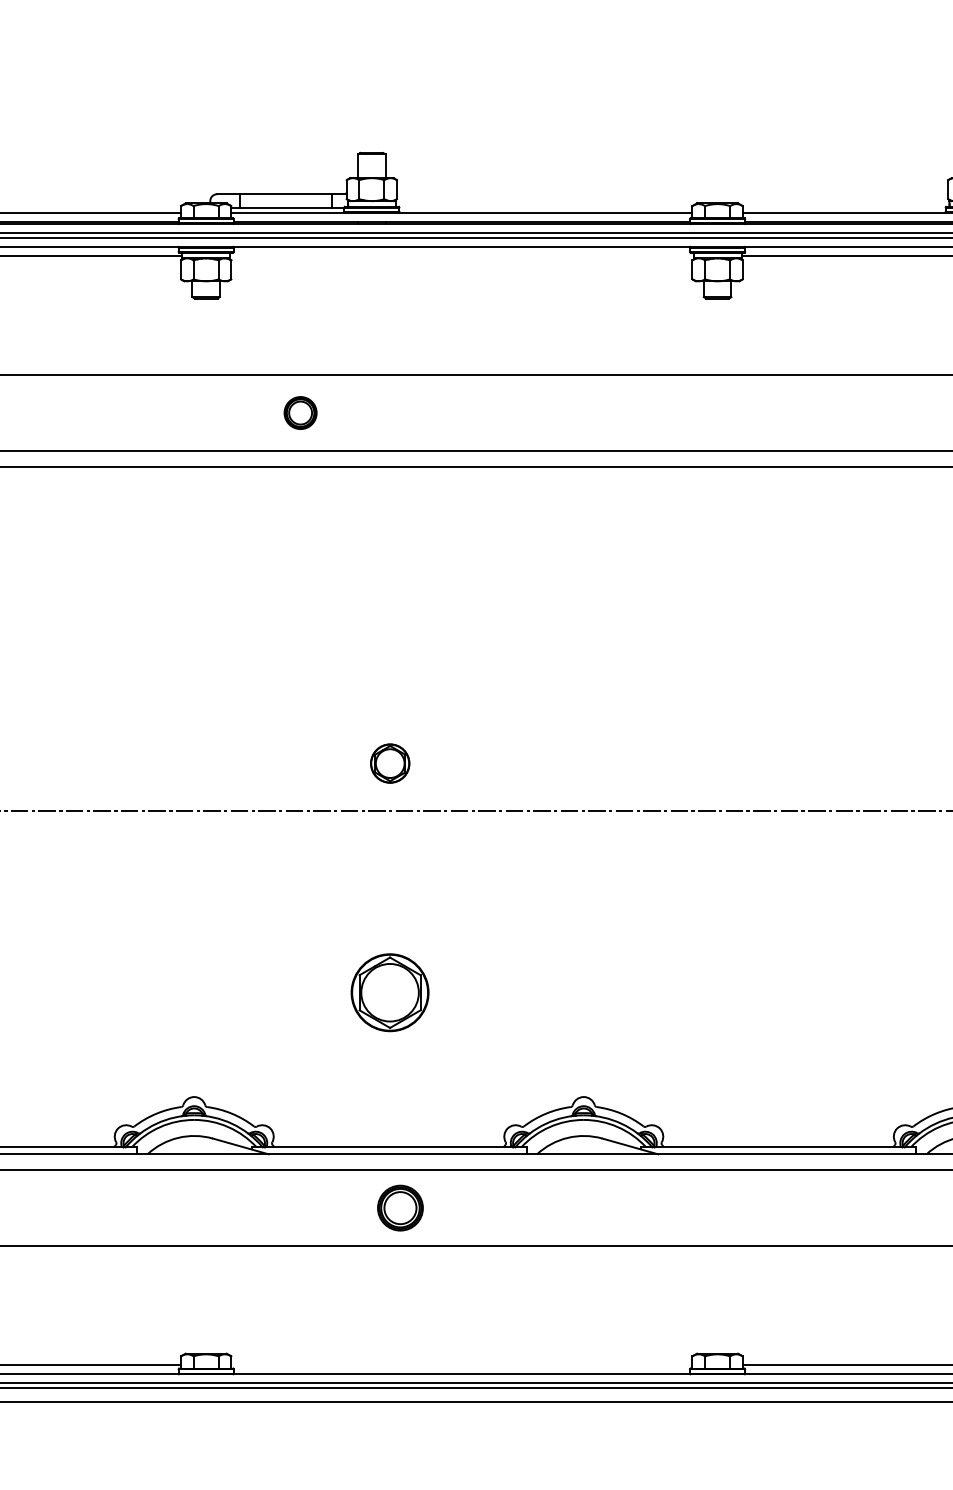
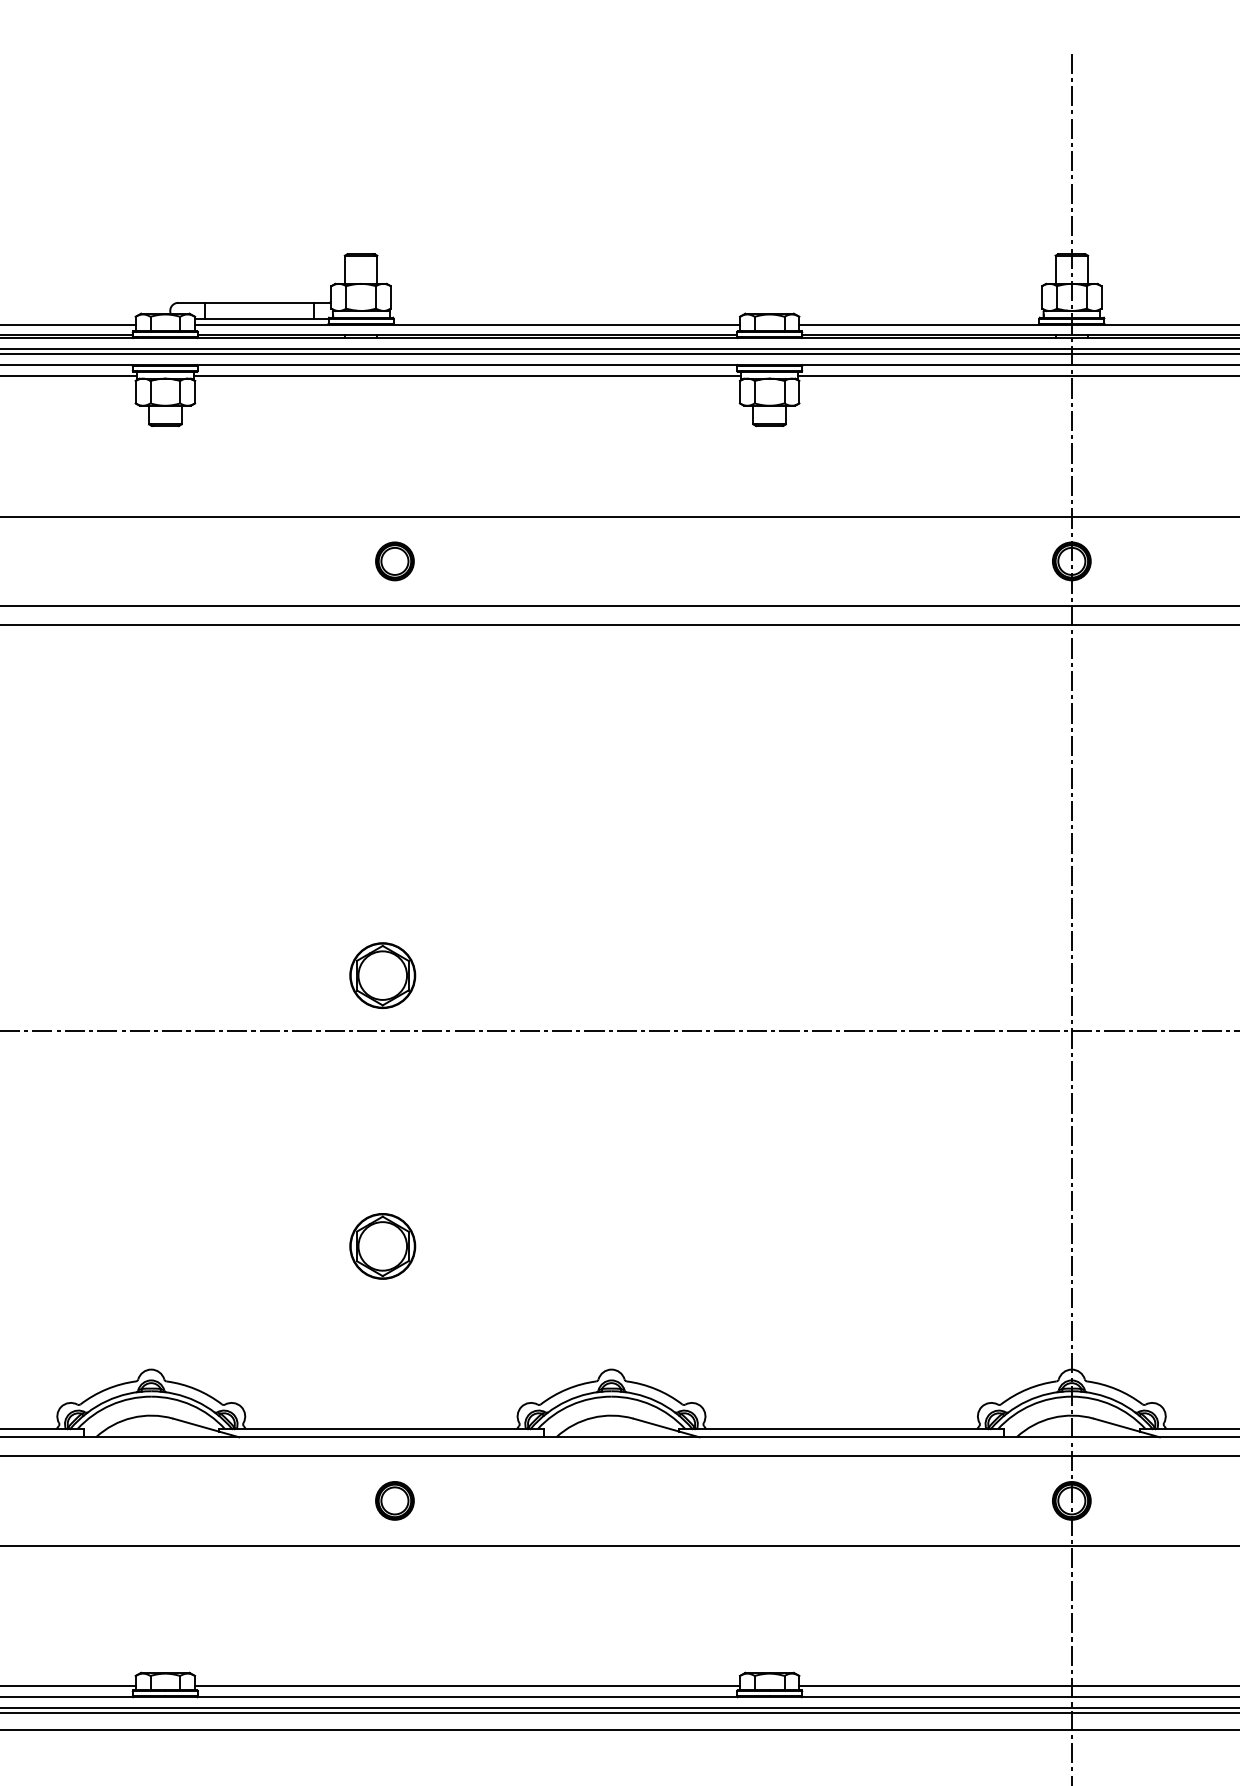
line: (461, 255) -> (467, 375), added
part: (300, 413) -> (394, 561), moved
part: (389, 763) -> (382, 975), size x1.43
part: (389, 992) -> (382, 1246), size x0.71
part: (400, 1207) -> (394, 1500), size x0.71
line: (461, 1365) -> (467, 1686), added

